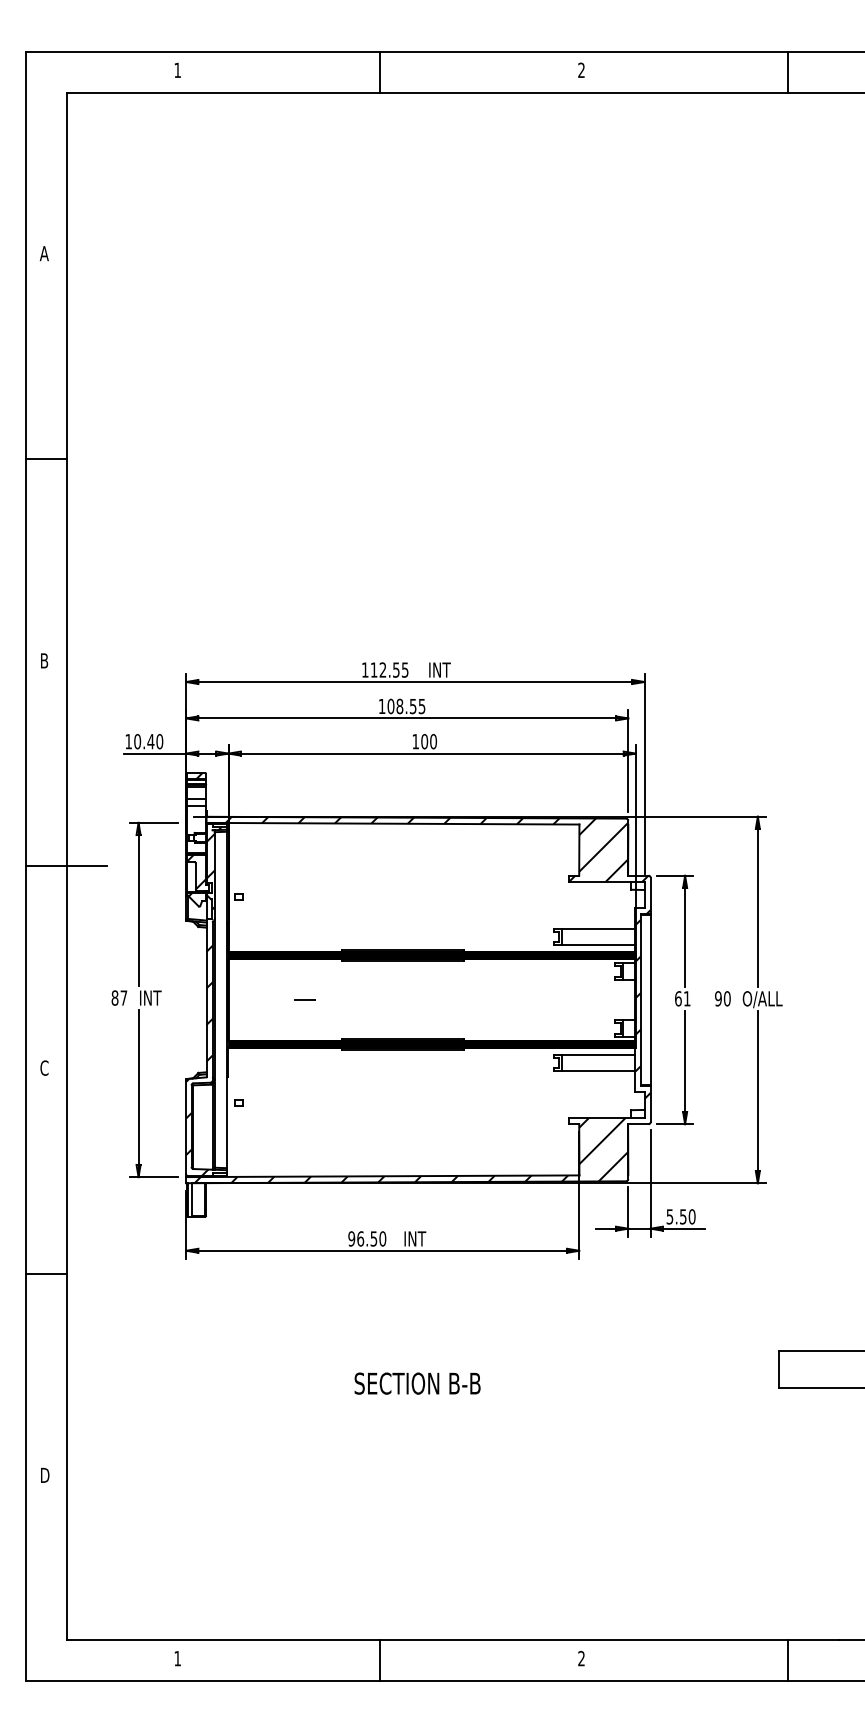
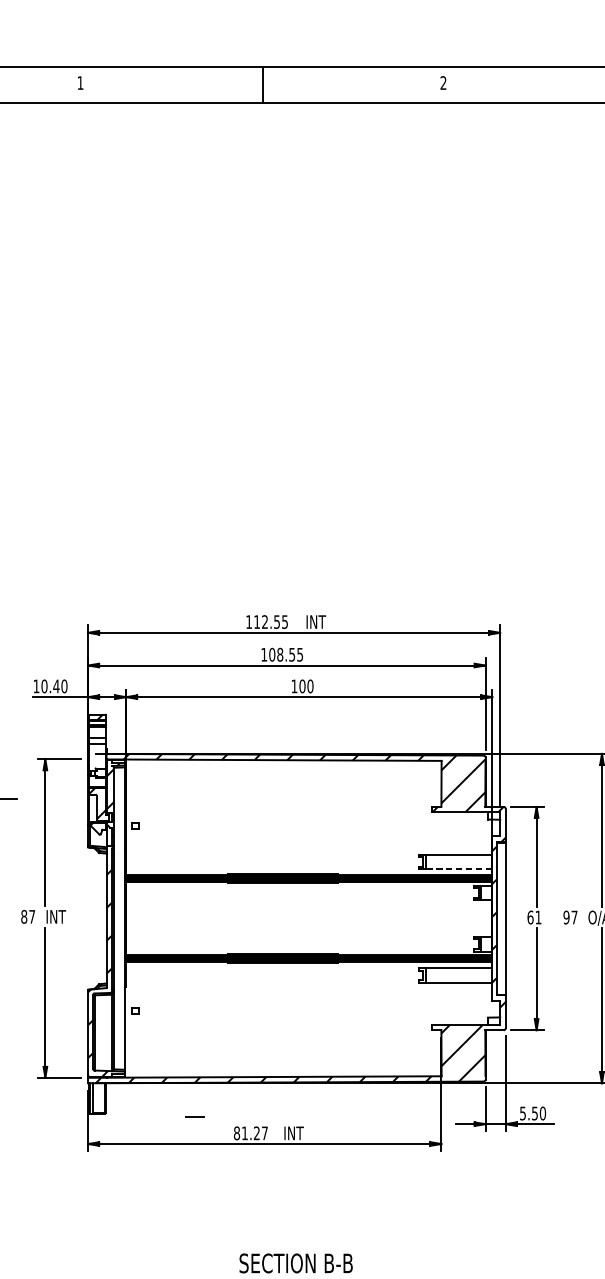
line: (598, 944) -> (458, 868), solid -> dashed
text: (726, 998) -> (573, 917), 90 -> 97
line: (304, 999) -> (194, 1116), moved
text: (367, 1238) -> (251, 1132), 96.50 -> 81.27

